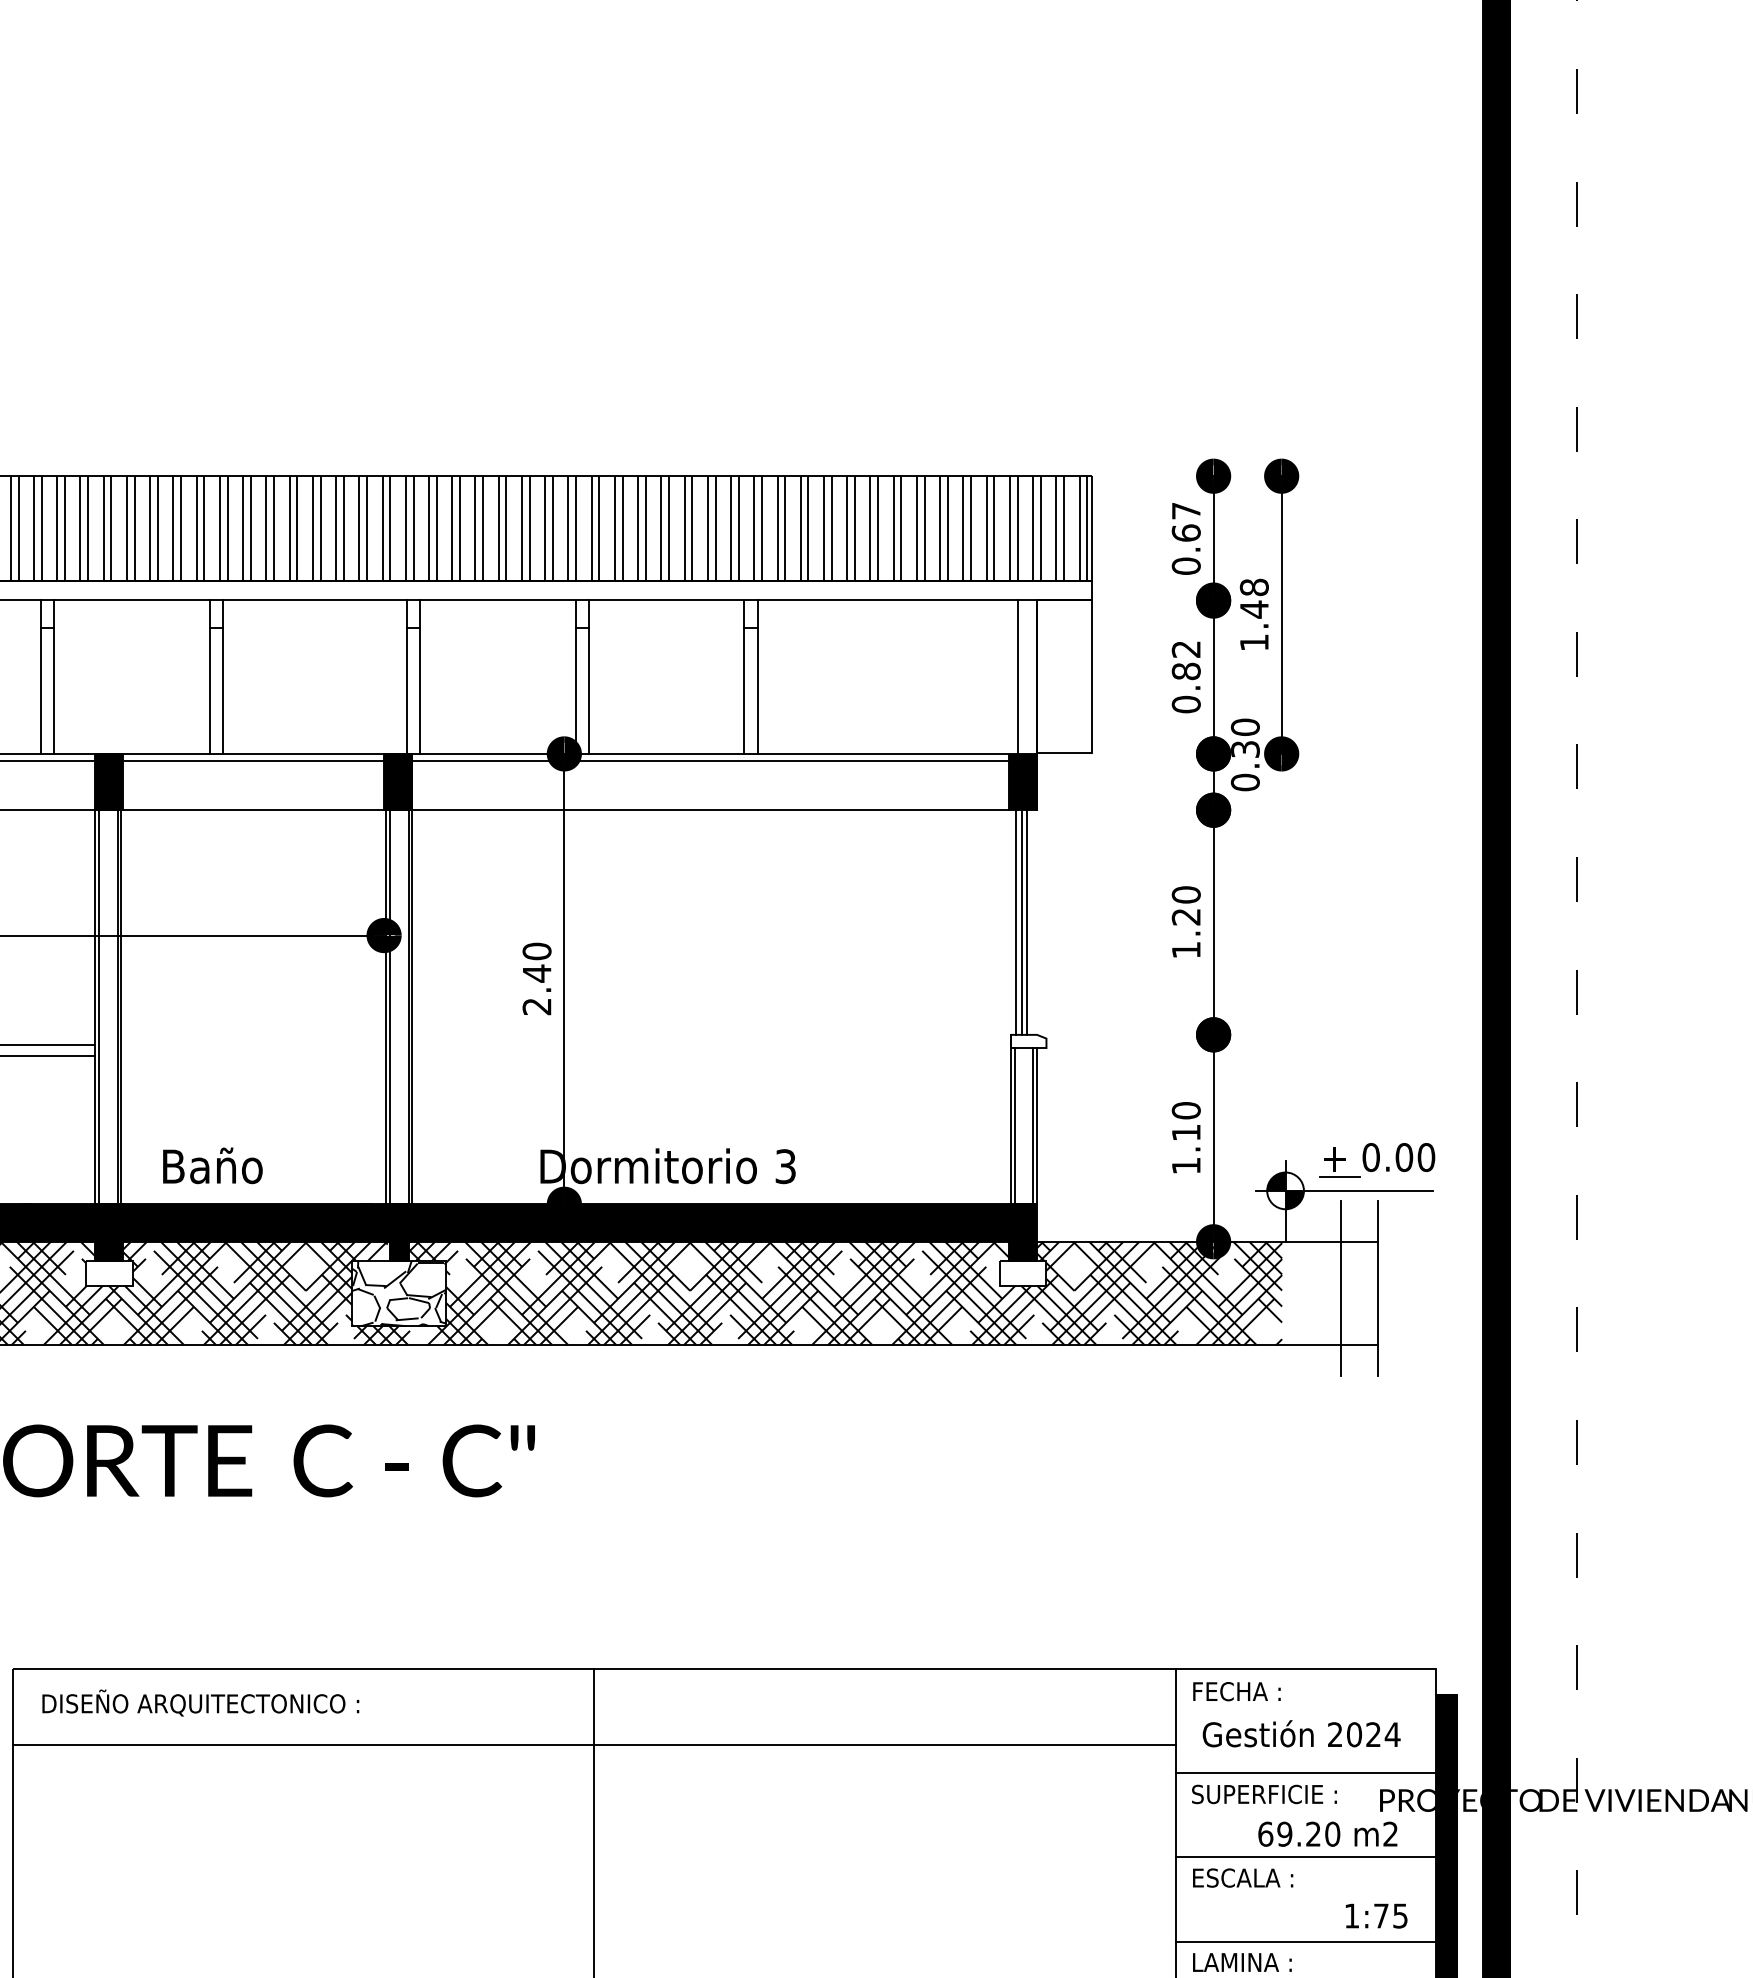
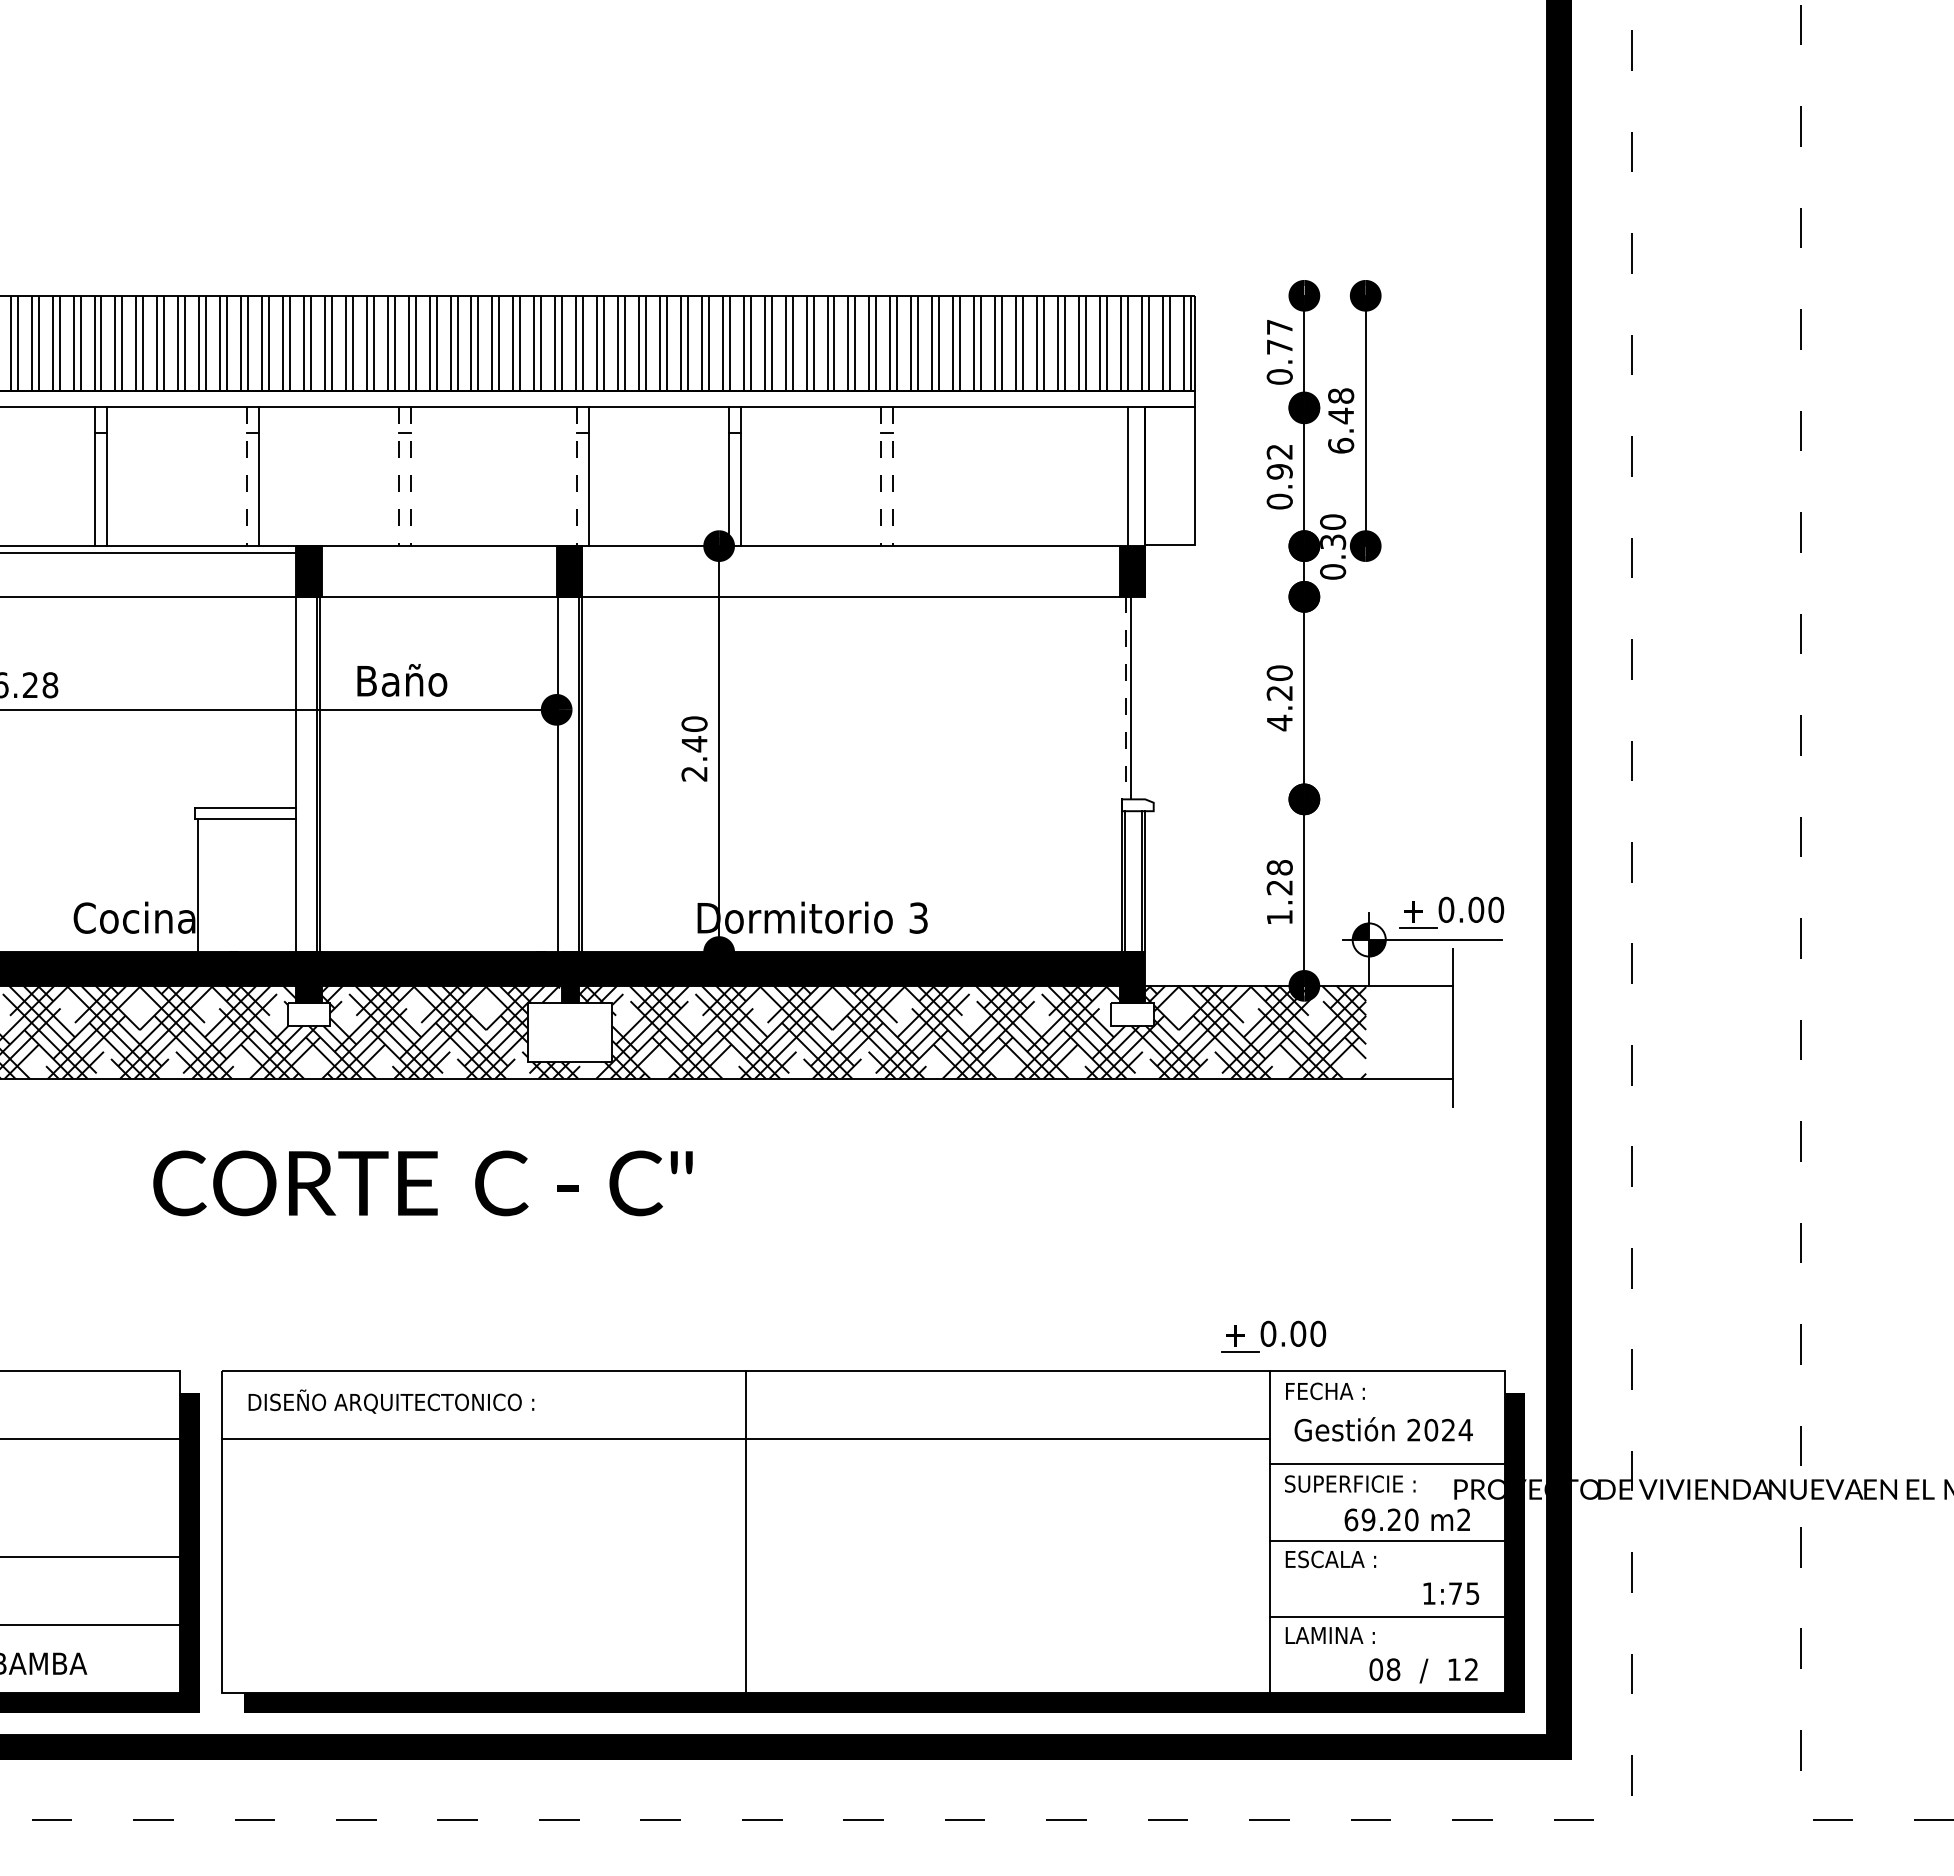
text: (1186, 532) -> (1279, 346), 0.67 -> 0.77
text: (1254, 642) -> (1341, 445), 1.48 -> 6.48
text: (1186, 671) -> (1279, 471), 0.82 -> 0.92
line: (41, 677) -> (247, 477), solid -> dashed
line: (209, 677) -> (399, 477), solid -> dashed
line: (223, 677) -> (411, 477), solid -> dashed
line: (407, 677) -> (577, 477), solid -> dashed
line: (744, 677) -> (881, 477), solid -> dashed
line: (757, 677) -> (893, 477), solid -> dashed
line: (565, 760) -> (720, 552), removed
line: (1027, 921) -> (1136, 697), removed
line: (1016, 922) -> (1126, 698), solid -> dashed
text: (1186, 949) -> (1279, 722), 1.20 -> 4.20
line: (389, 1006) -> (561, 773), removed
line: (98, 1007) -> (299, 774), removed
text: (1186, 1121) -> (1279, 877), 1.10 -> 1.28
text: (213, 1165) -> (402, 680), moved
line: (1340, 1287) -> (1418, 1027), removed
hatch: (398, 1292) -> (569, 1031), removed
part: (1179, 1630) -> (1273, 1336), added

